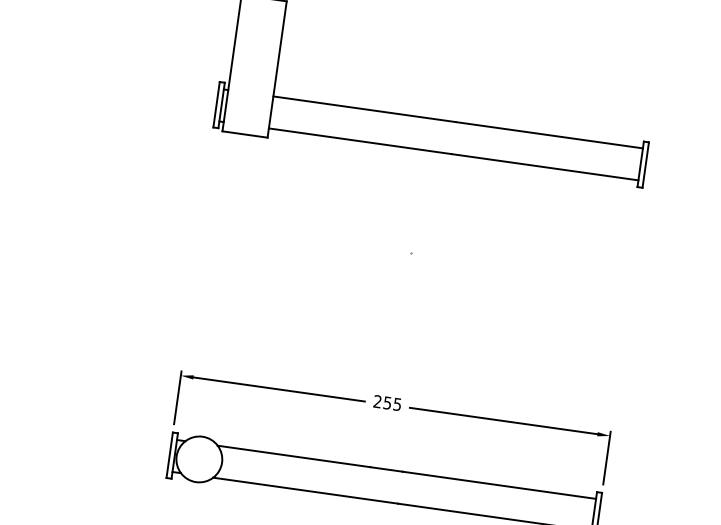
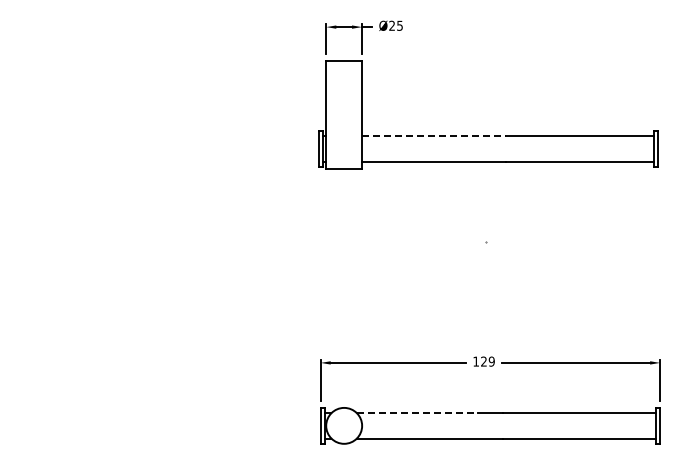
line: (365, 109) -> (434, 136), solid -> dashed
text: (386, 402) -> (483, 361), 255 -> 129
line: (294, 456) -> (417, 413), solid -> dashed

